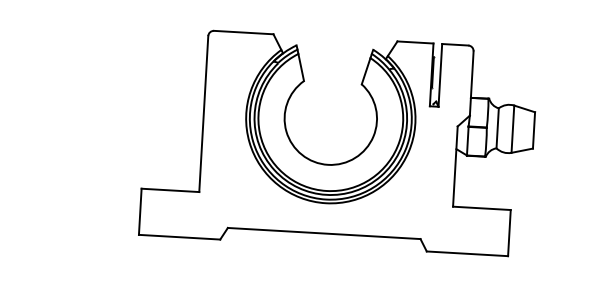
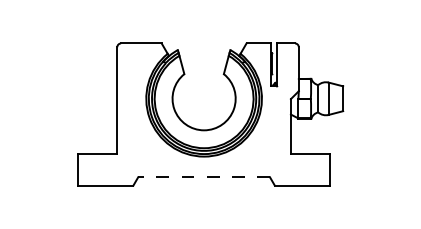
line: (324, 233) -> (204, 177), solid -> dashed

